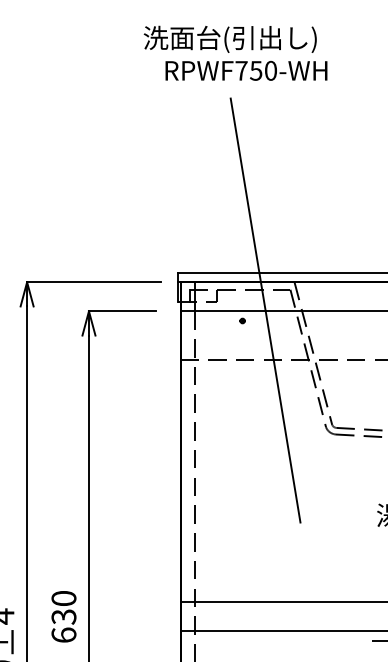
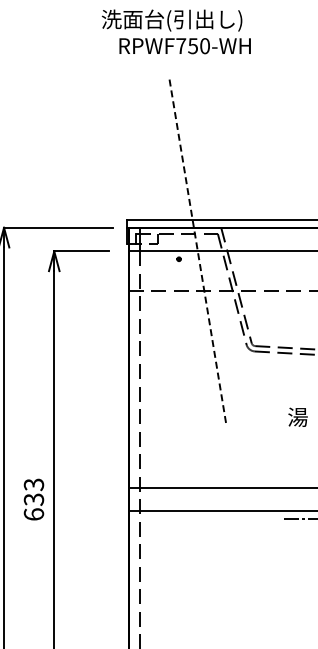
text: (234, 52) -> (175, 31), moved
line: (265, 310) -> (197, 250), solid -> dashed
text: (63, 598) -> (33, 484), 630 -> 633

